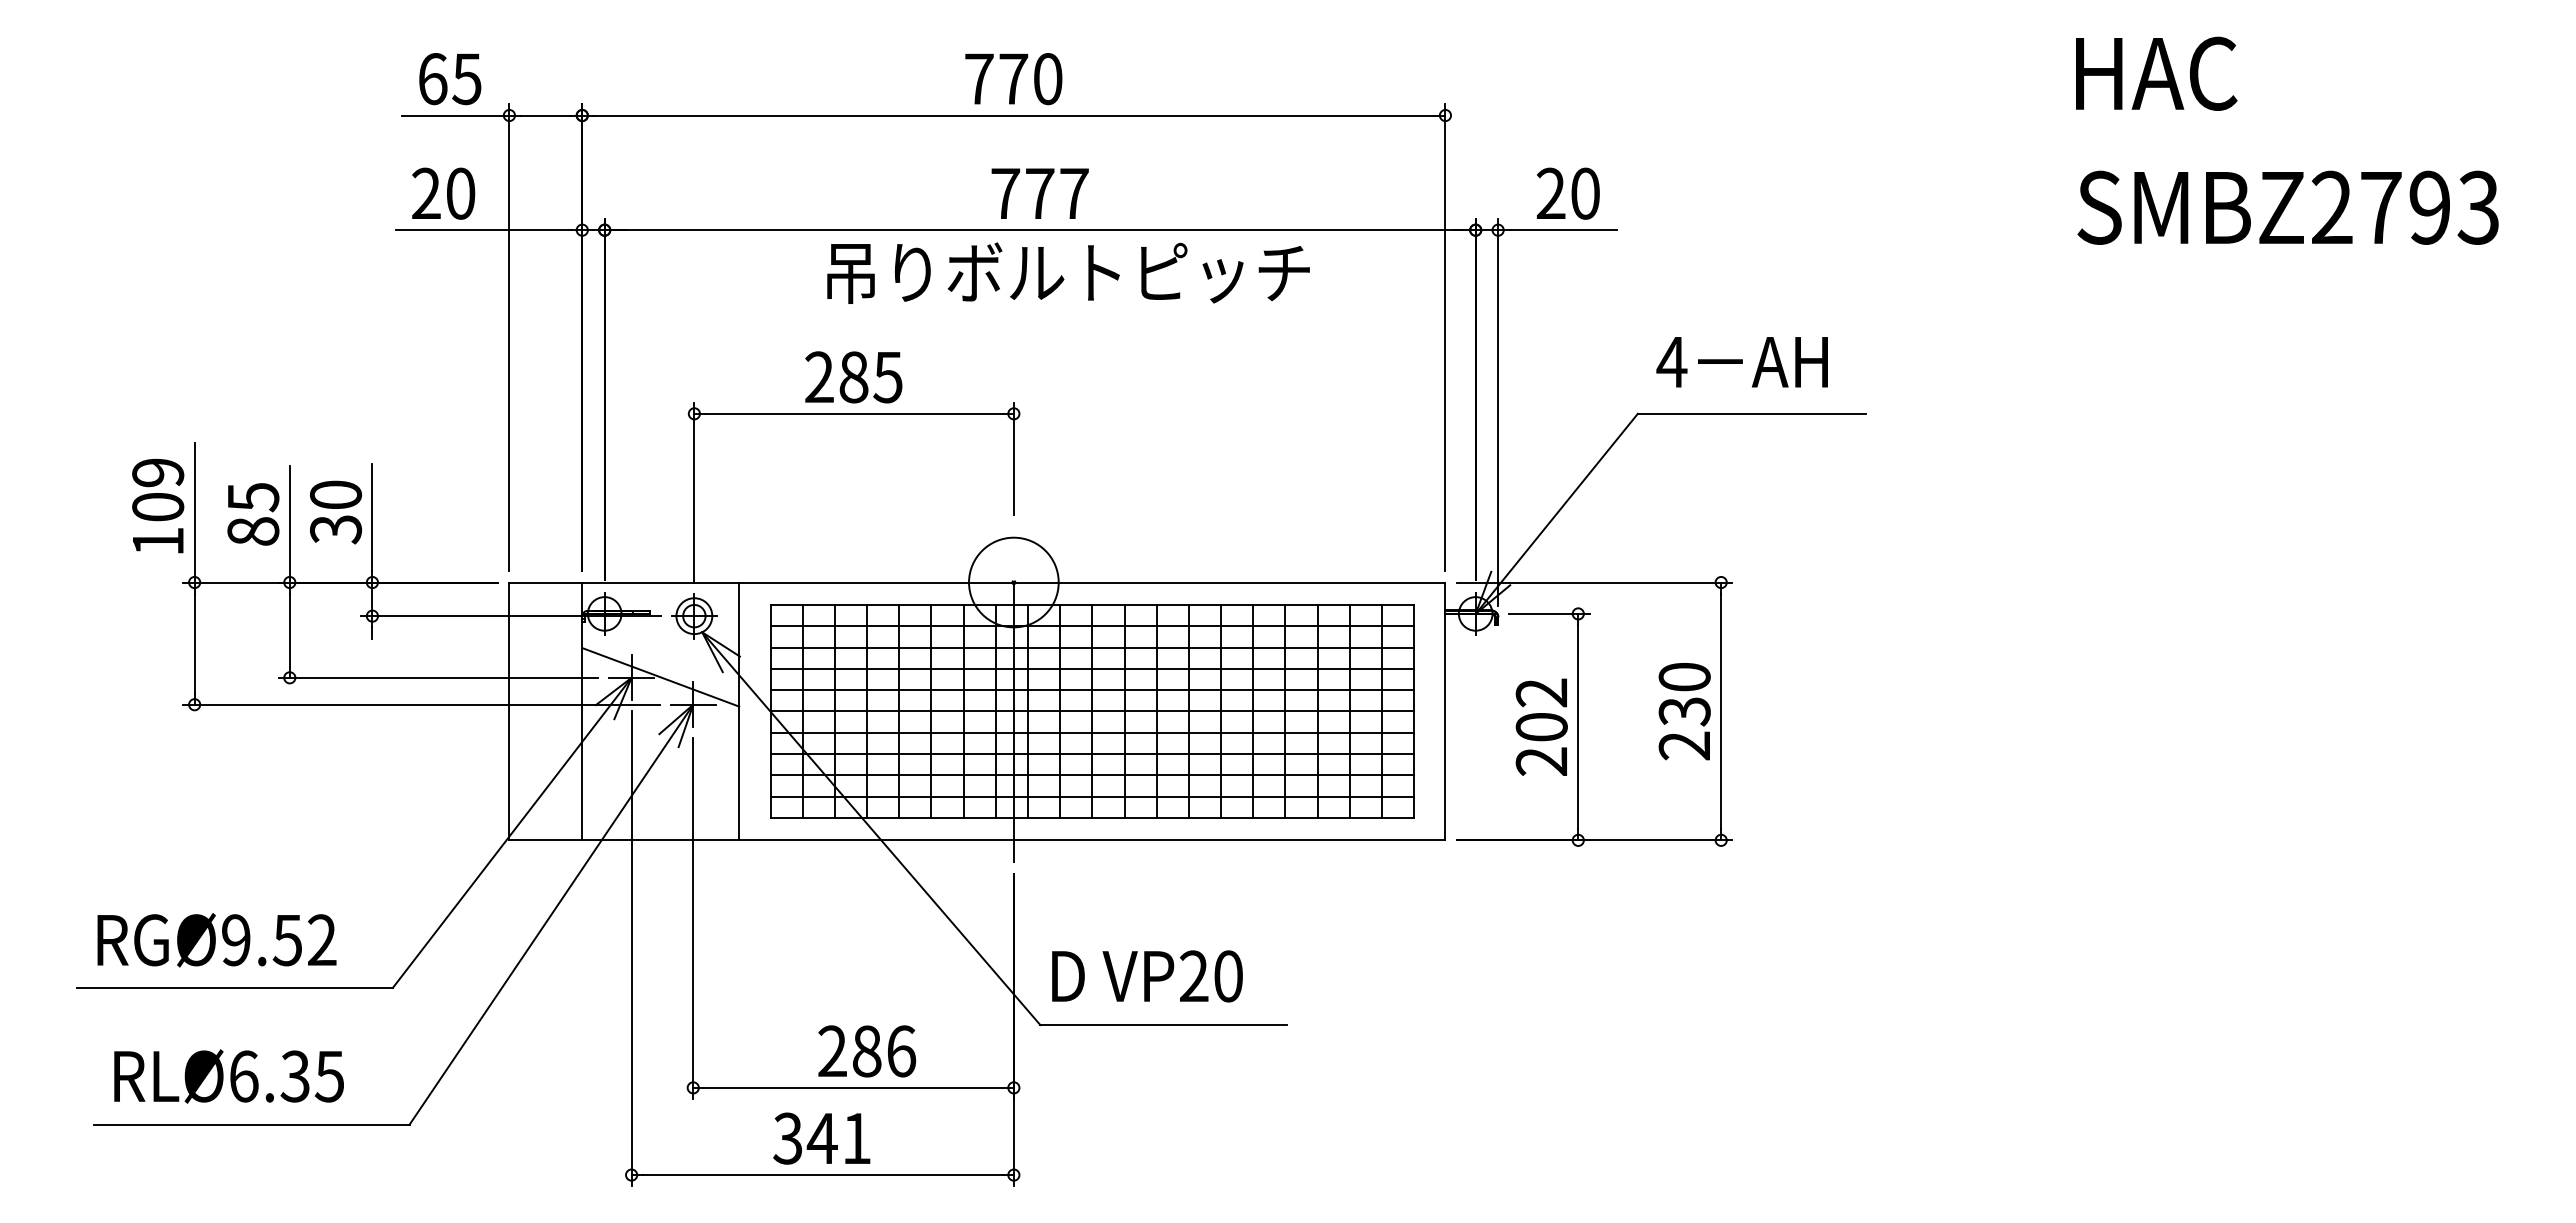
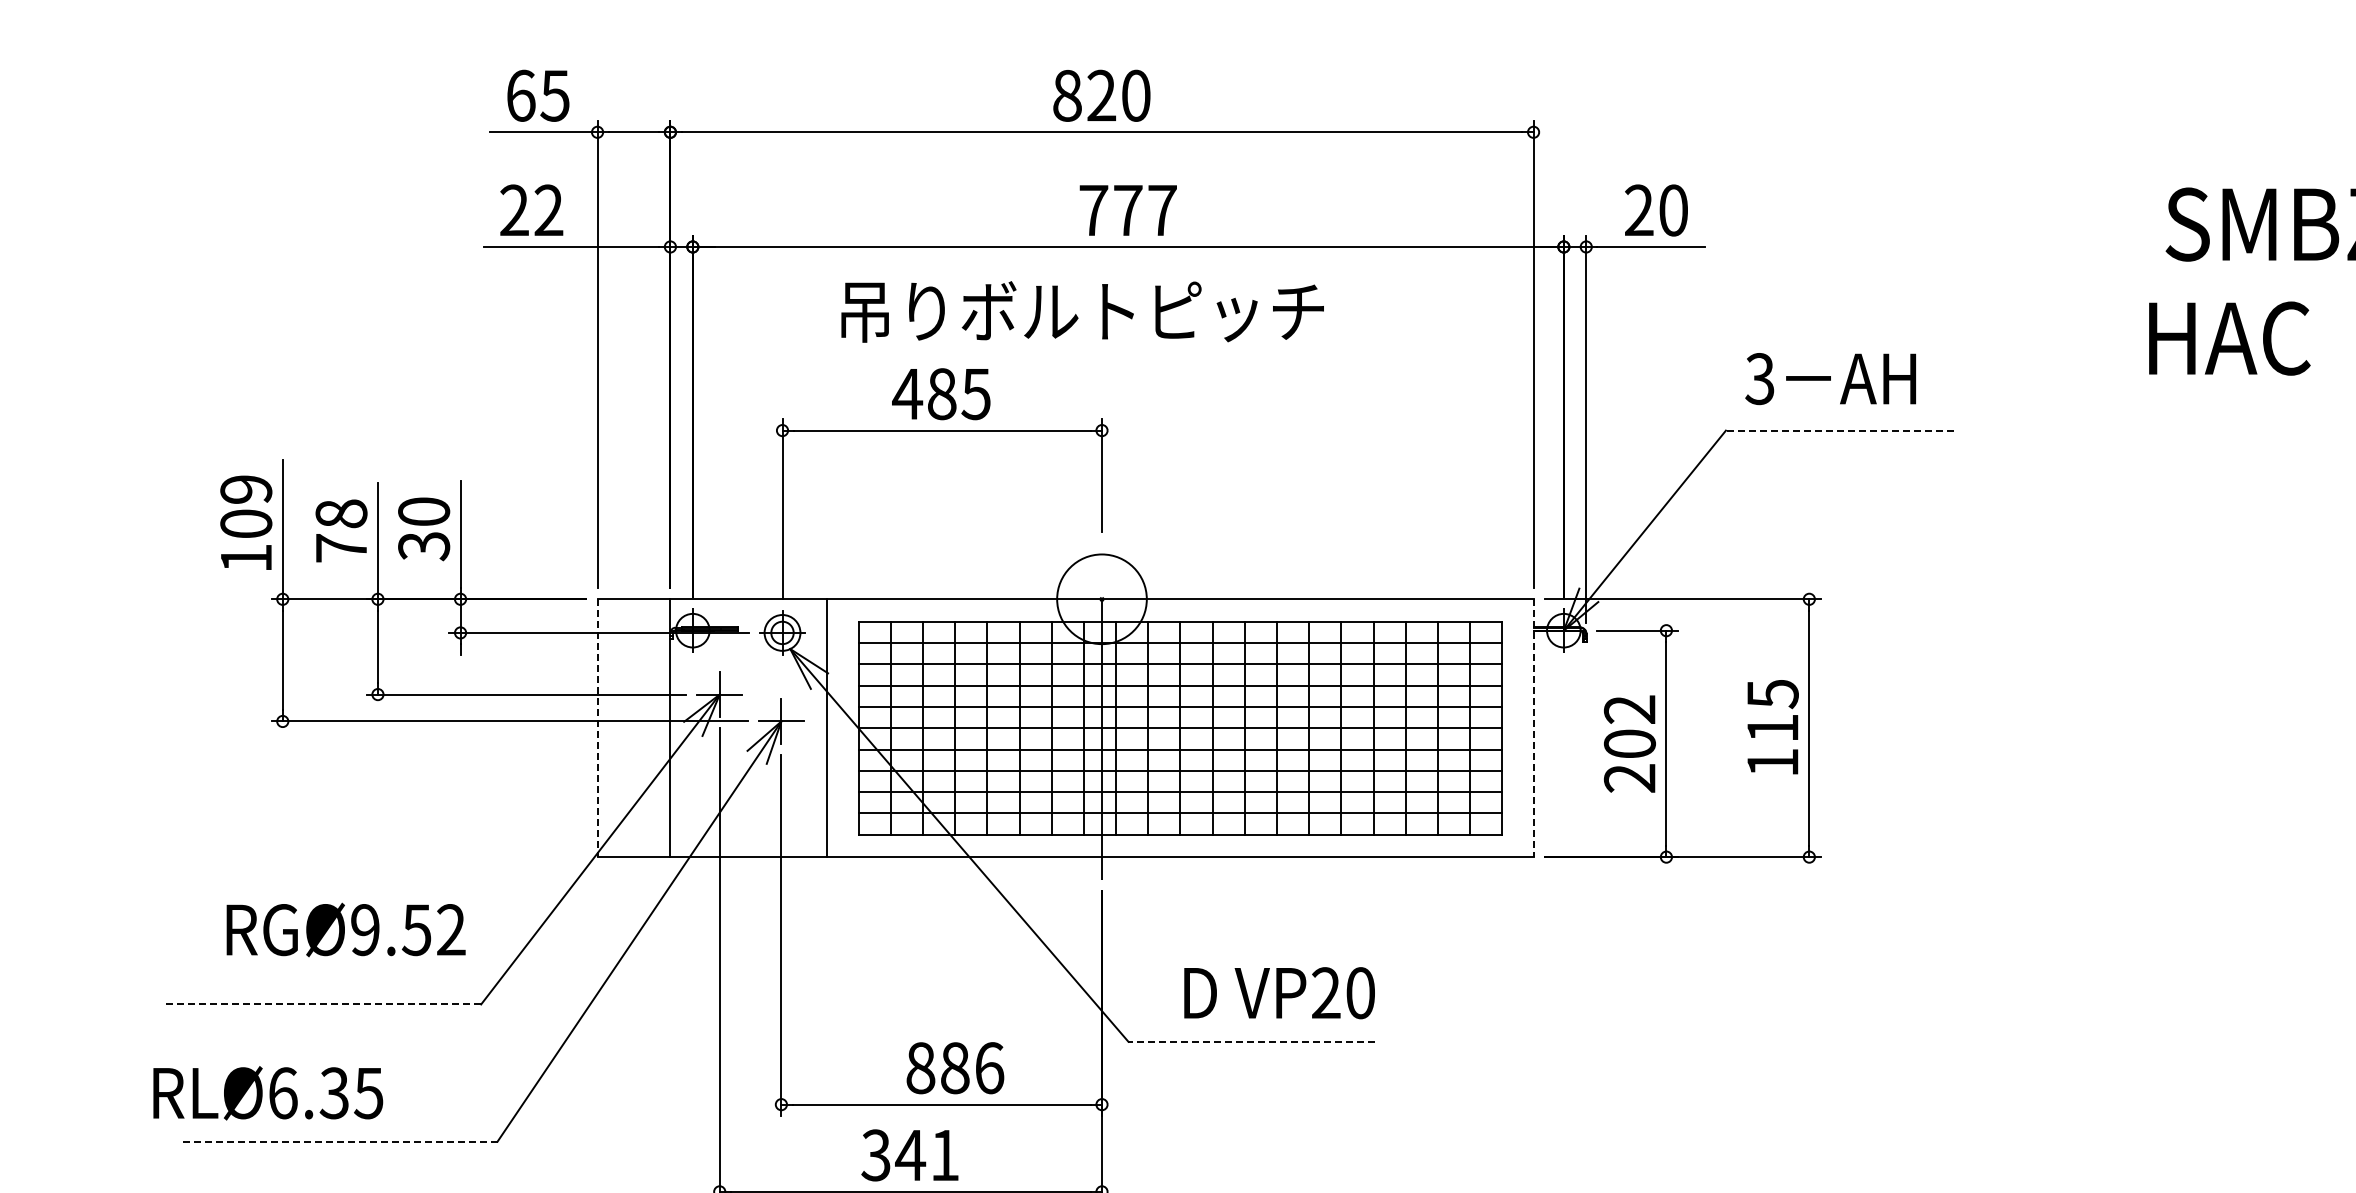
text: (2156, 73) -> (2229, 338), moved
text: (996, 79) -> (1084, 96), 770 -> 820
text: (460, 193) -> (548, 210), 20 -> 22
text: (1068, 272) -> (1082, 311), moved
text: (1671, 362) -> (1759, 379), 4 -> 3
text: (818, 376) -> (906, 393), 285 -> 485
line: (1751, 413) -> (1839, 430), solid -> dashed
text: (253, 513) -> (341, 530), 85 -> 78
line: (660, 677) -> (748, 694), removed
line: (509, 711) -> (597, 728), solid -> dashed
line: (1445, 711) -> (1533, 728), solid -> dashed
text: (1684, 711) -> (1772, 728), 230 -> 115
text: (216, 940) -> (345, 930), moved
text: (1147, 976) -> (1279, 993), moved
line: (235, 987) -> (323, 1004), solid -> dashed
line: (1162, 1025) -> (1250, 1042), solid -> dashed
text: (832, 1051) -> (920, 1068), 286 -> 886
text: (228, 1076) -> (267, 1093), moved
line: (251, 1124) -> (339, 1141), solid -> dashed

